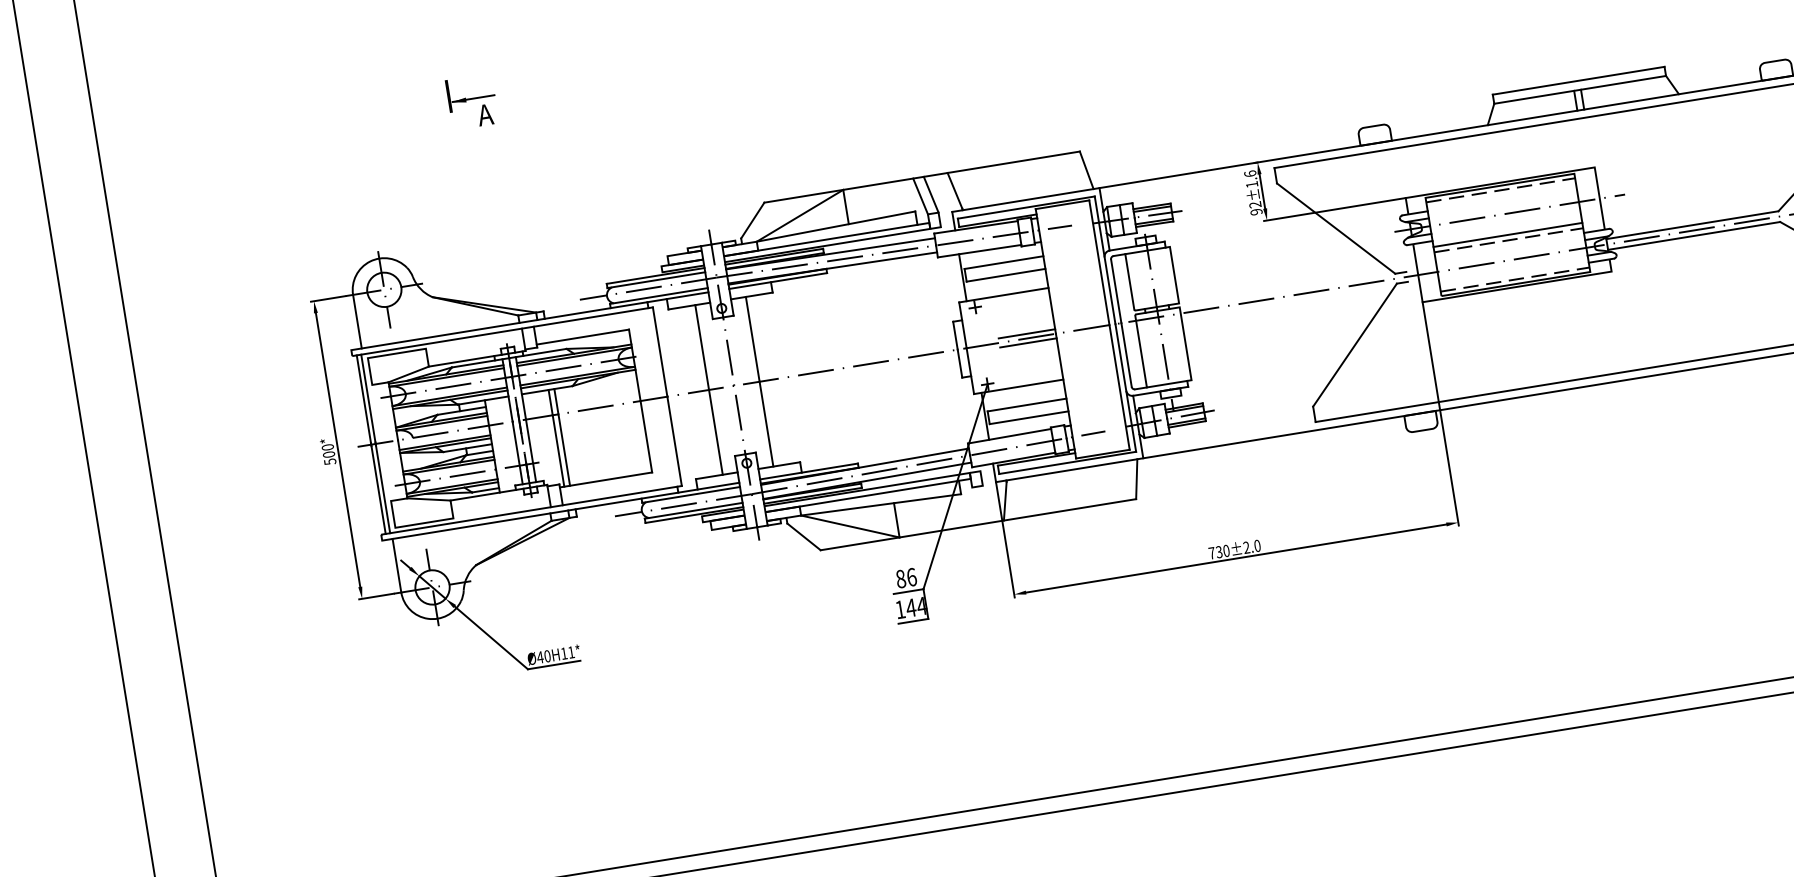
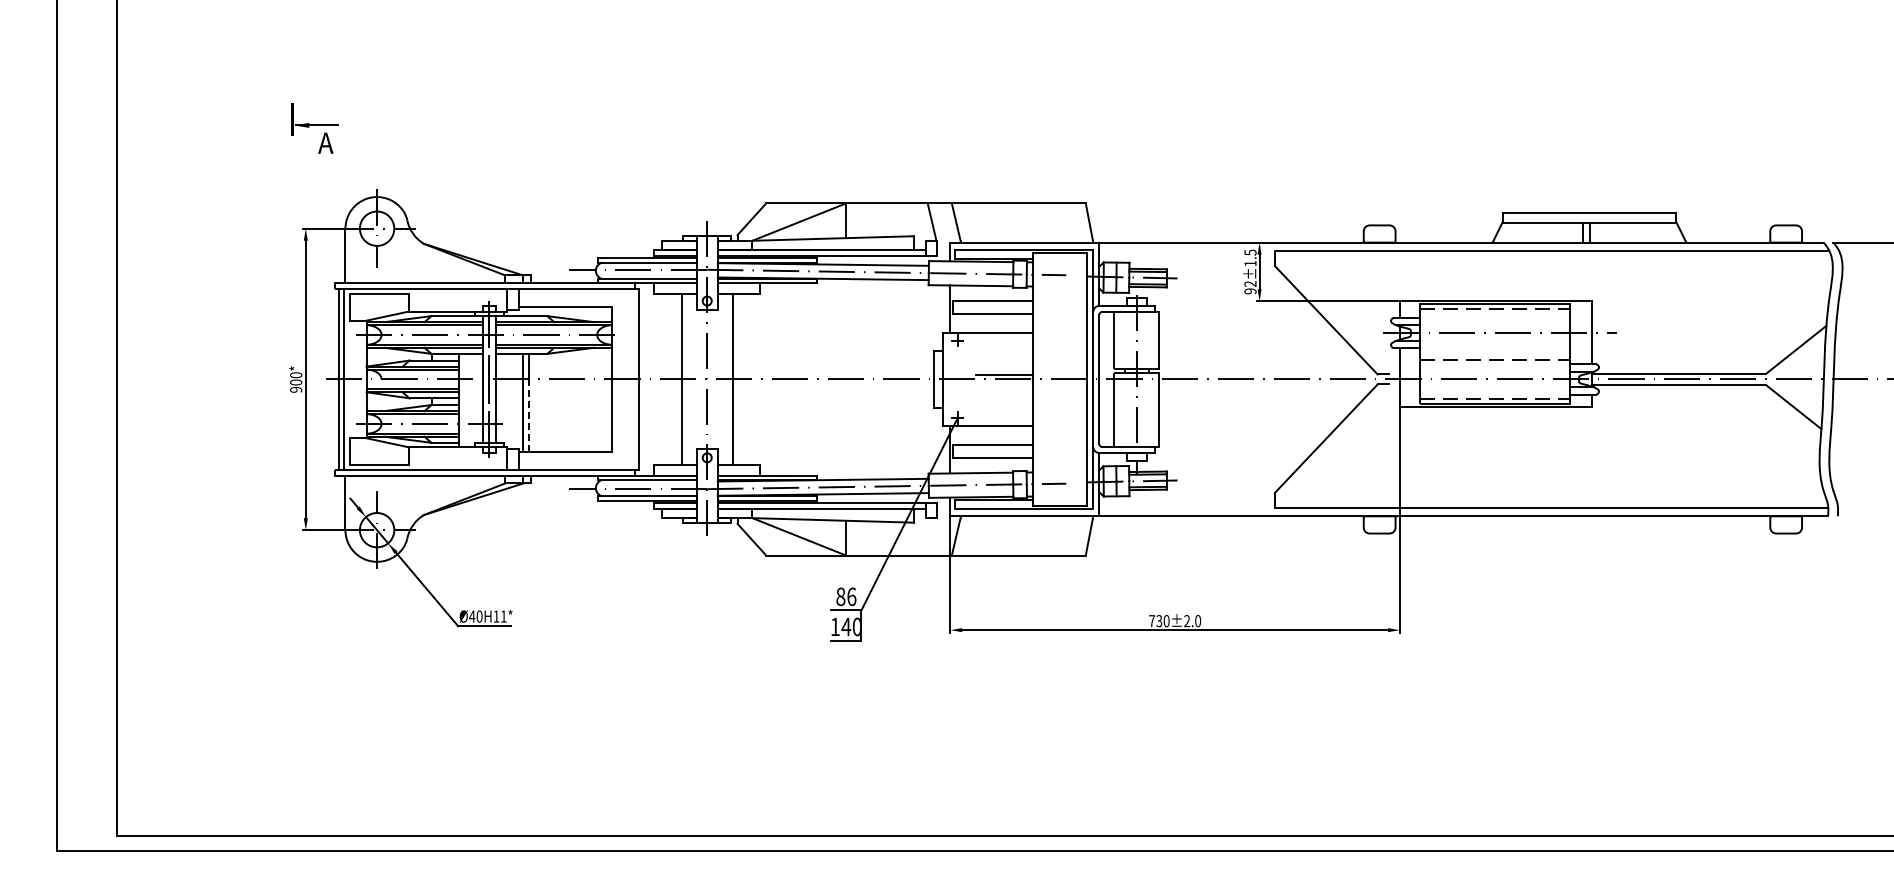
part: (471, 102) -> (314, 128), moved
text: (1250, 173) -> (1250, 252), 92±1.6 -> 92±1.5
line: (919, 196) -> (920, 222), removed
line: (1507, 235) -> (1494, 354), removed
line: (1028, 343) -> (1004, 384), removed
line: (564, 449) -> (529, 415), solid -> dashed
text: (330, 461) -> (296, 389), 500* -> 900*
text: (922, 605) -> (857, 626), 144 -> 140

